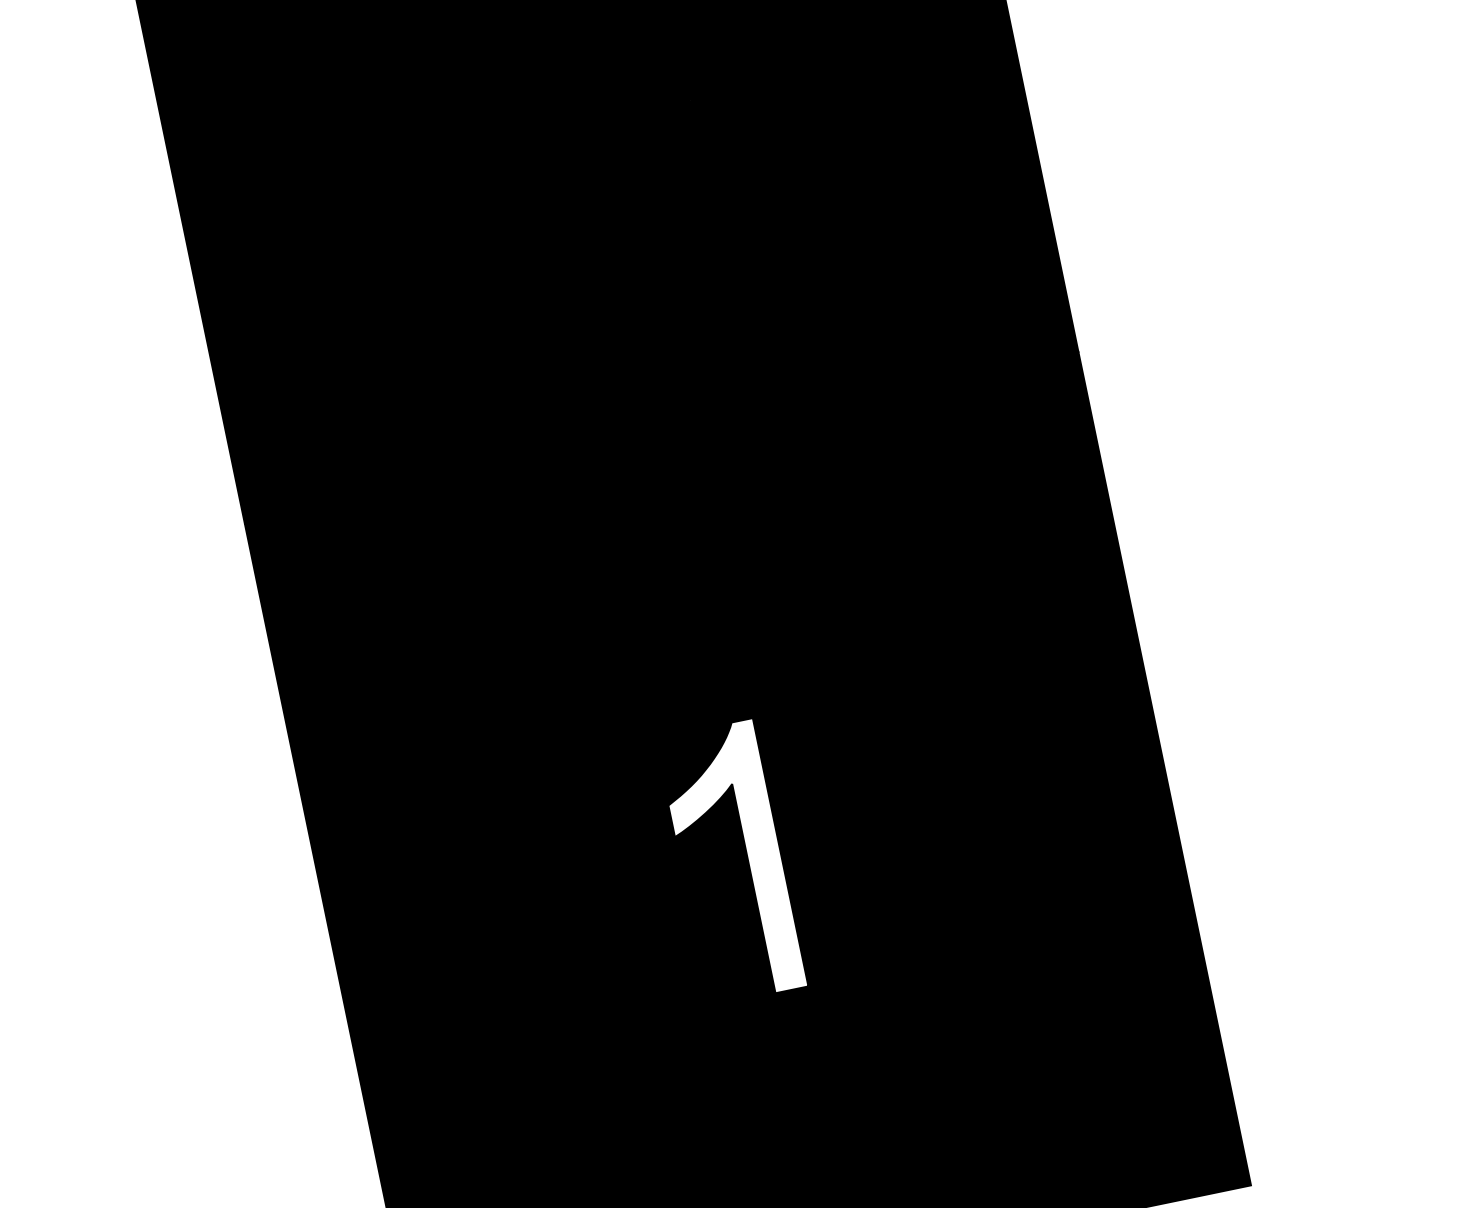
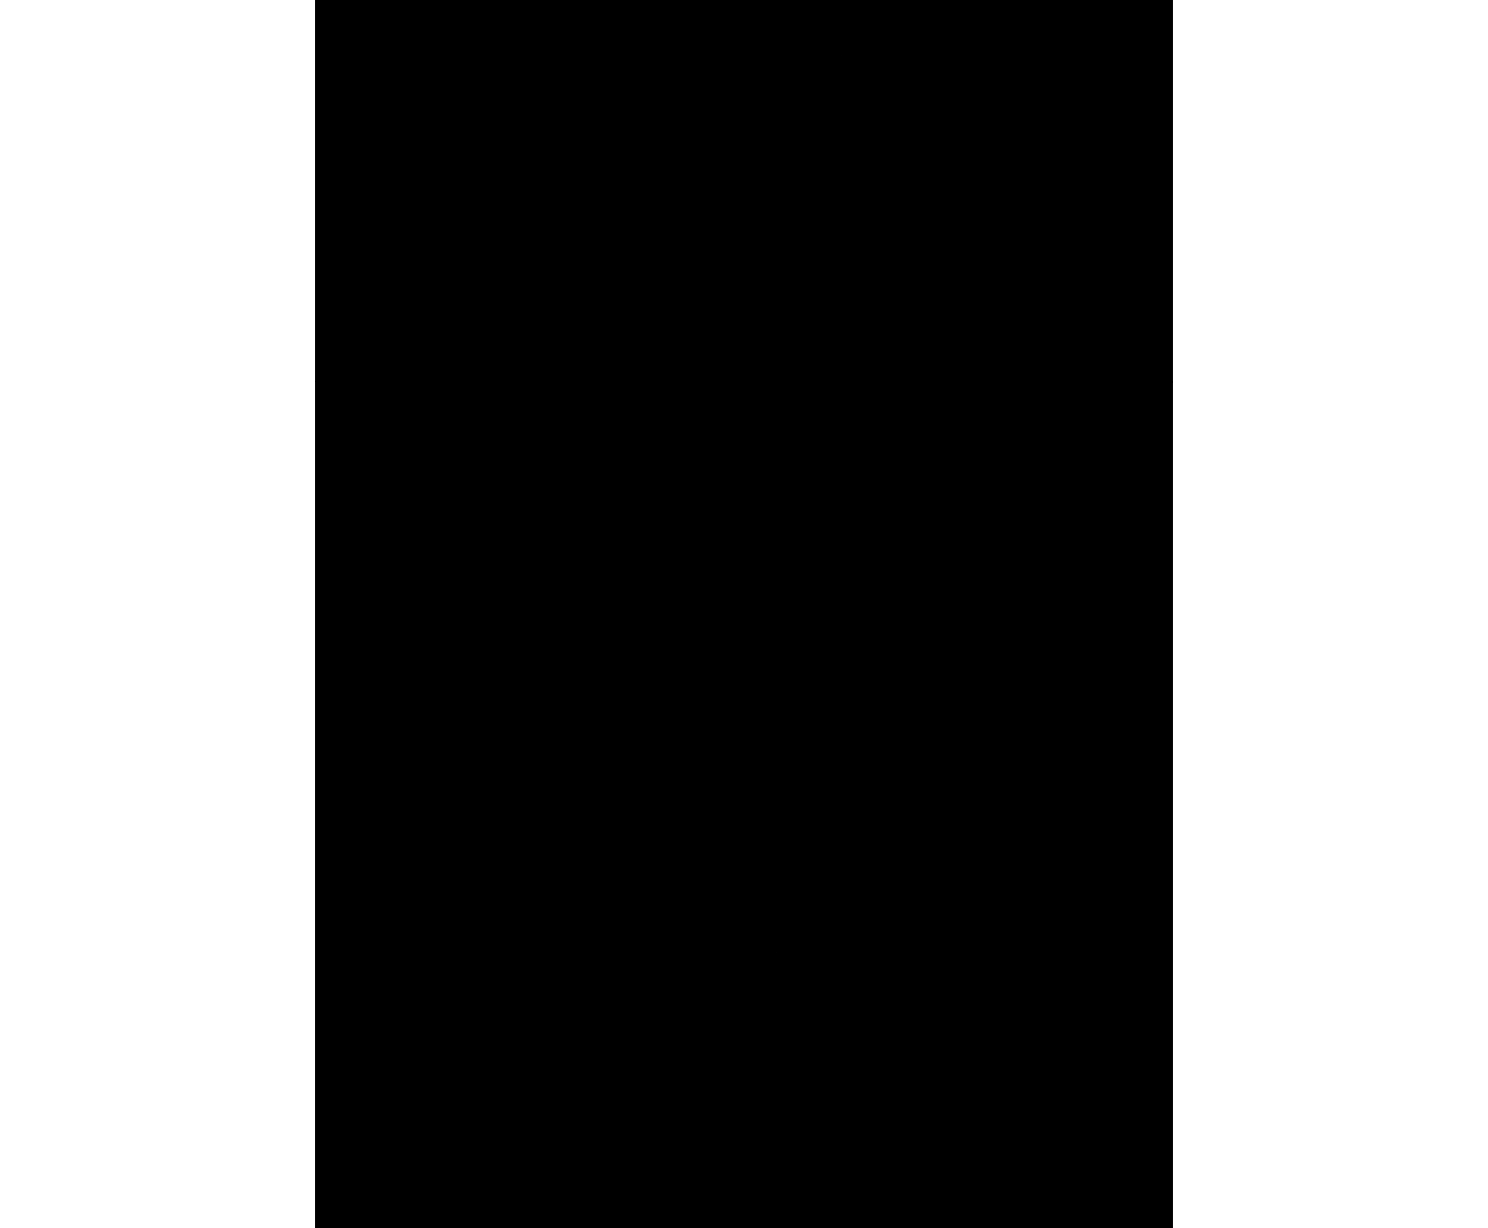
fill: (730, 862) -> (725, 814), added

